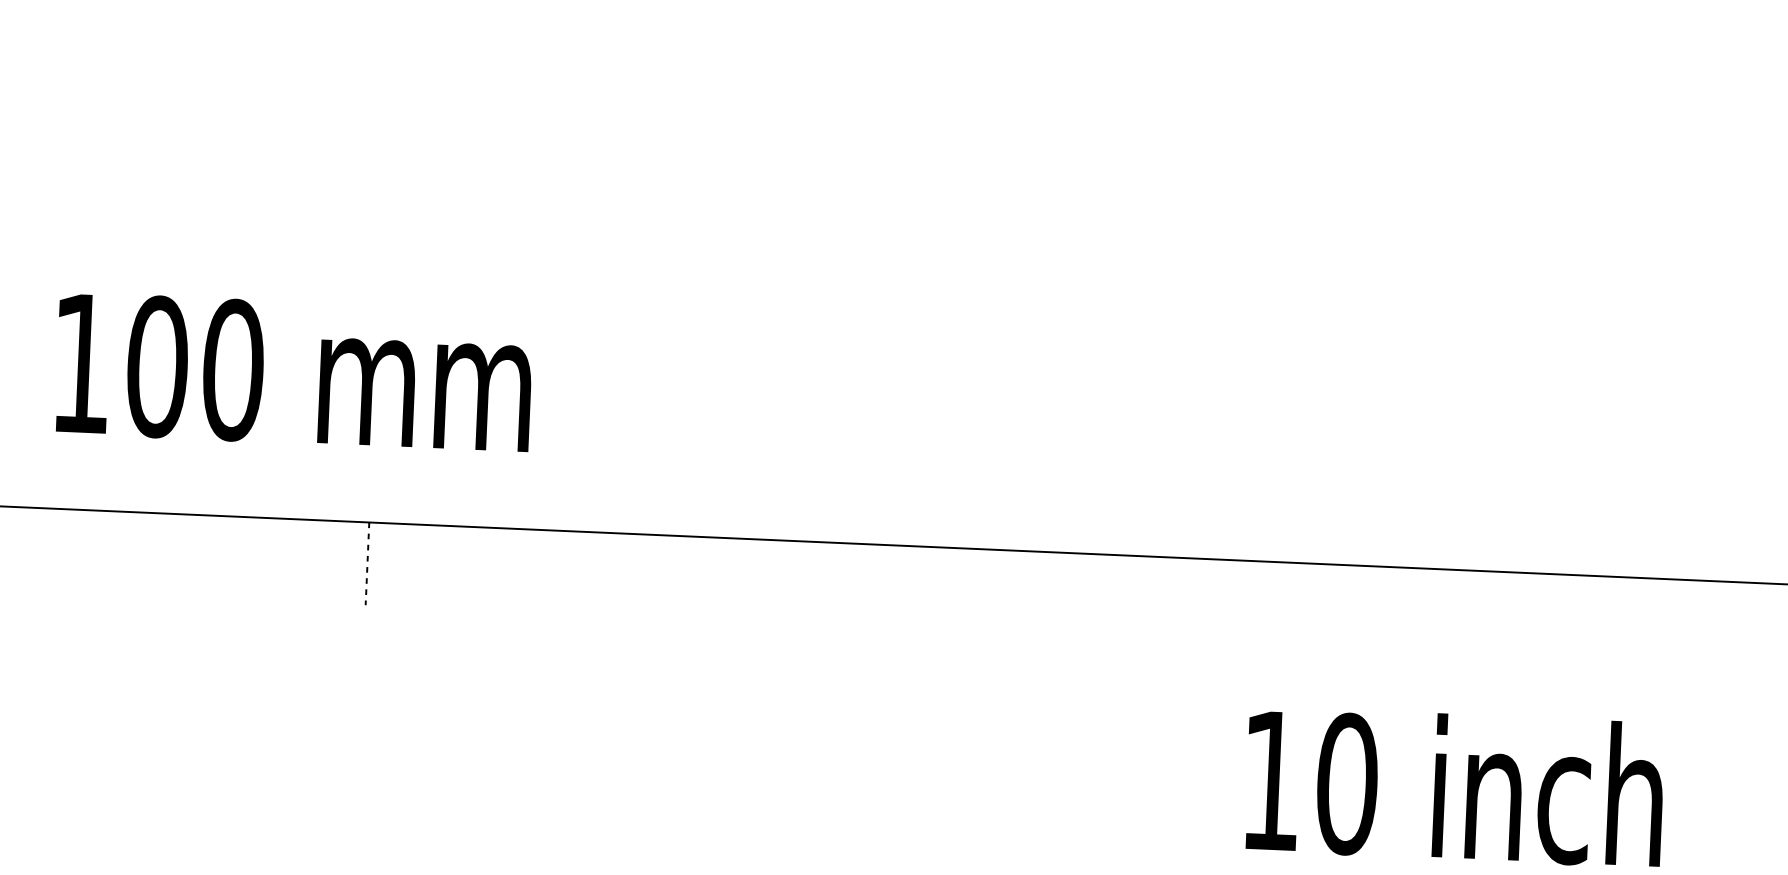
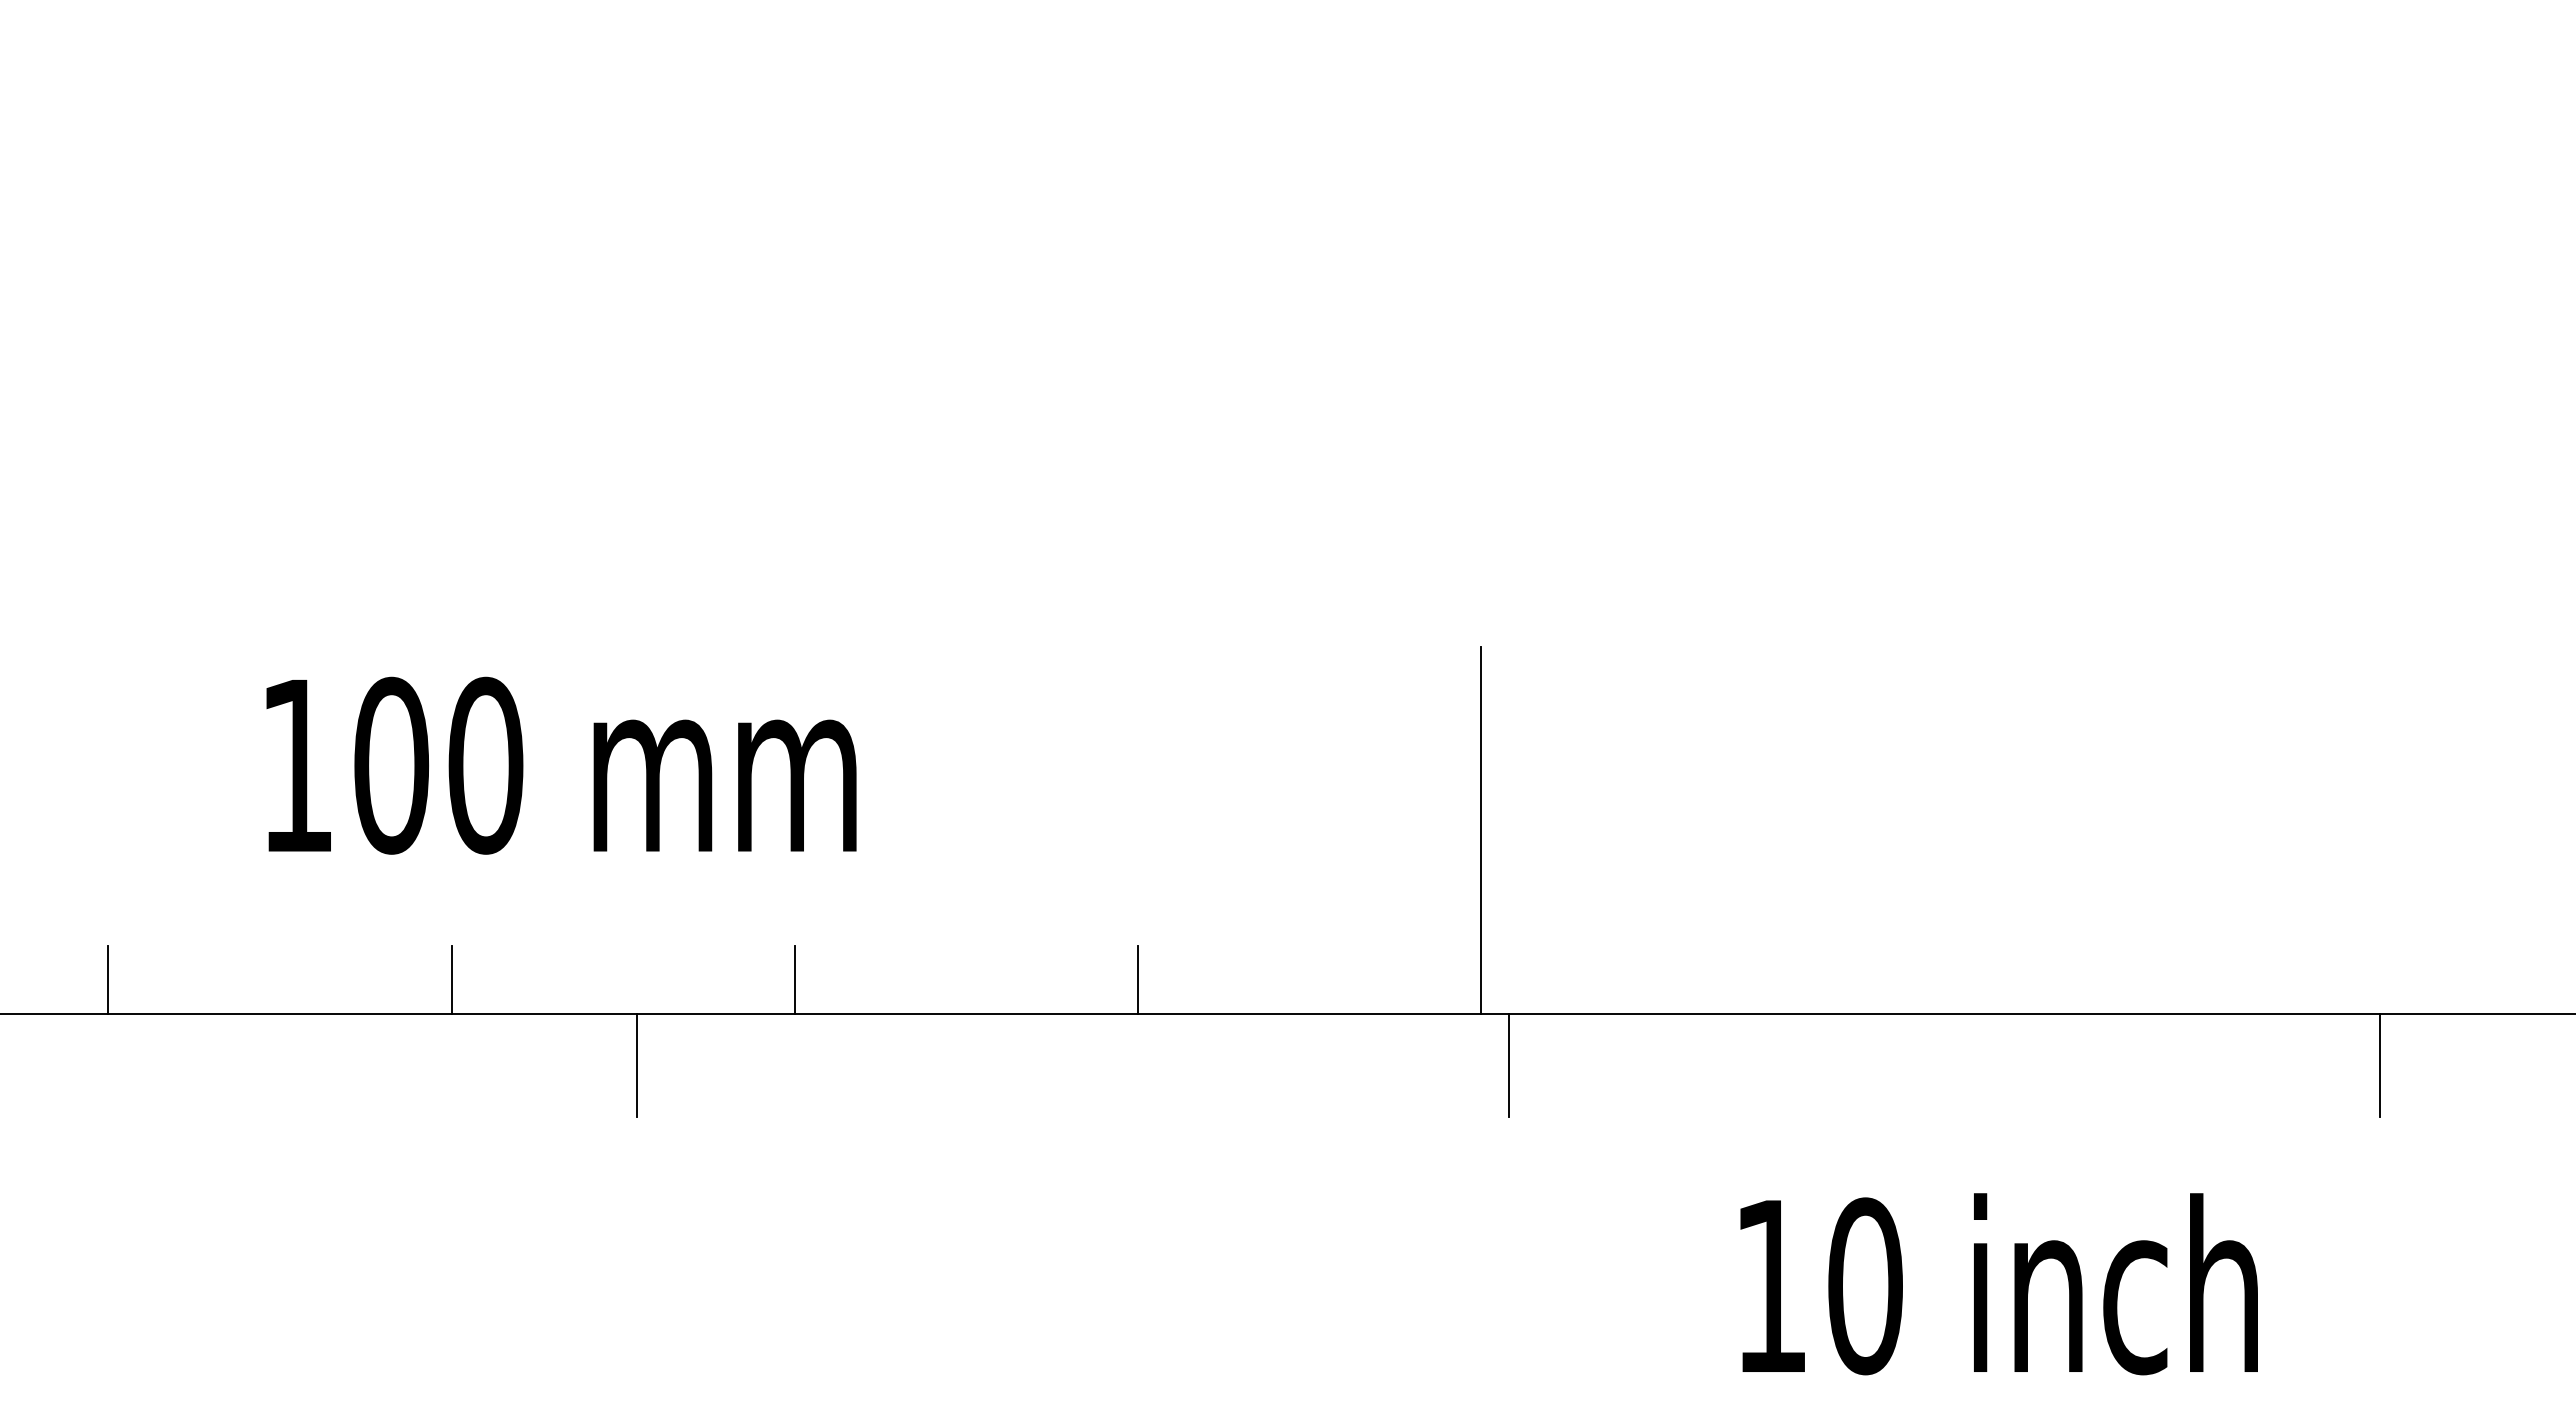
text: (294, 372) -> (561, 765), moved
line: (1054, 404) -> (1481, 830), added
line: (221, 487) -> (451, 979), added
line: (497, 499) -> (794, 979), added
line: (772, 512) -> (1137, 979), added
line: (367, 564) -> (636, 1066), dashed -> solid
line: (1068, 594) -> (1508, 1065), added
line: (1769, 624) -> (2380, 1065), added

